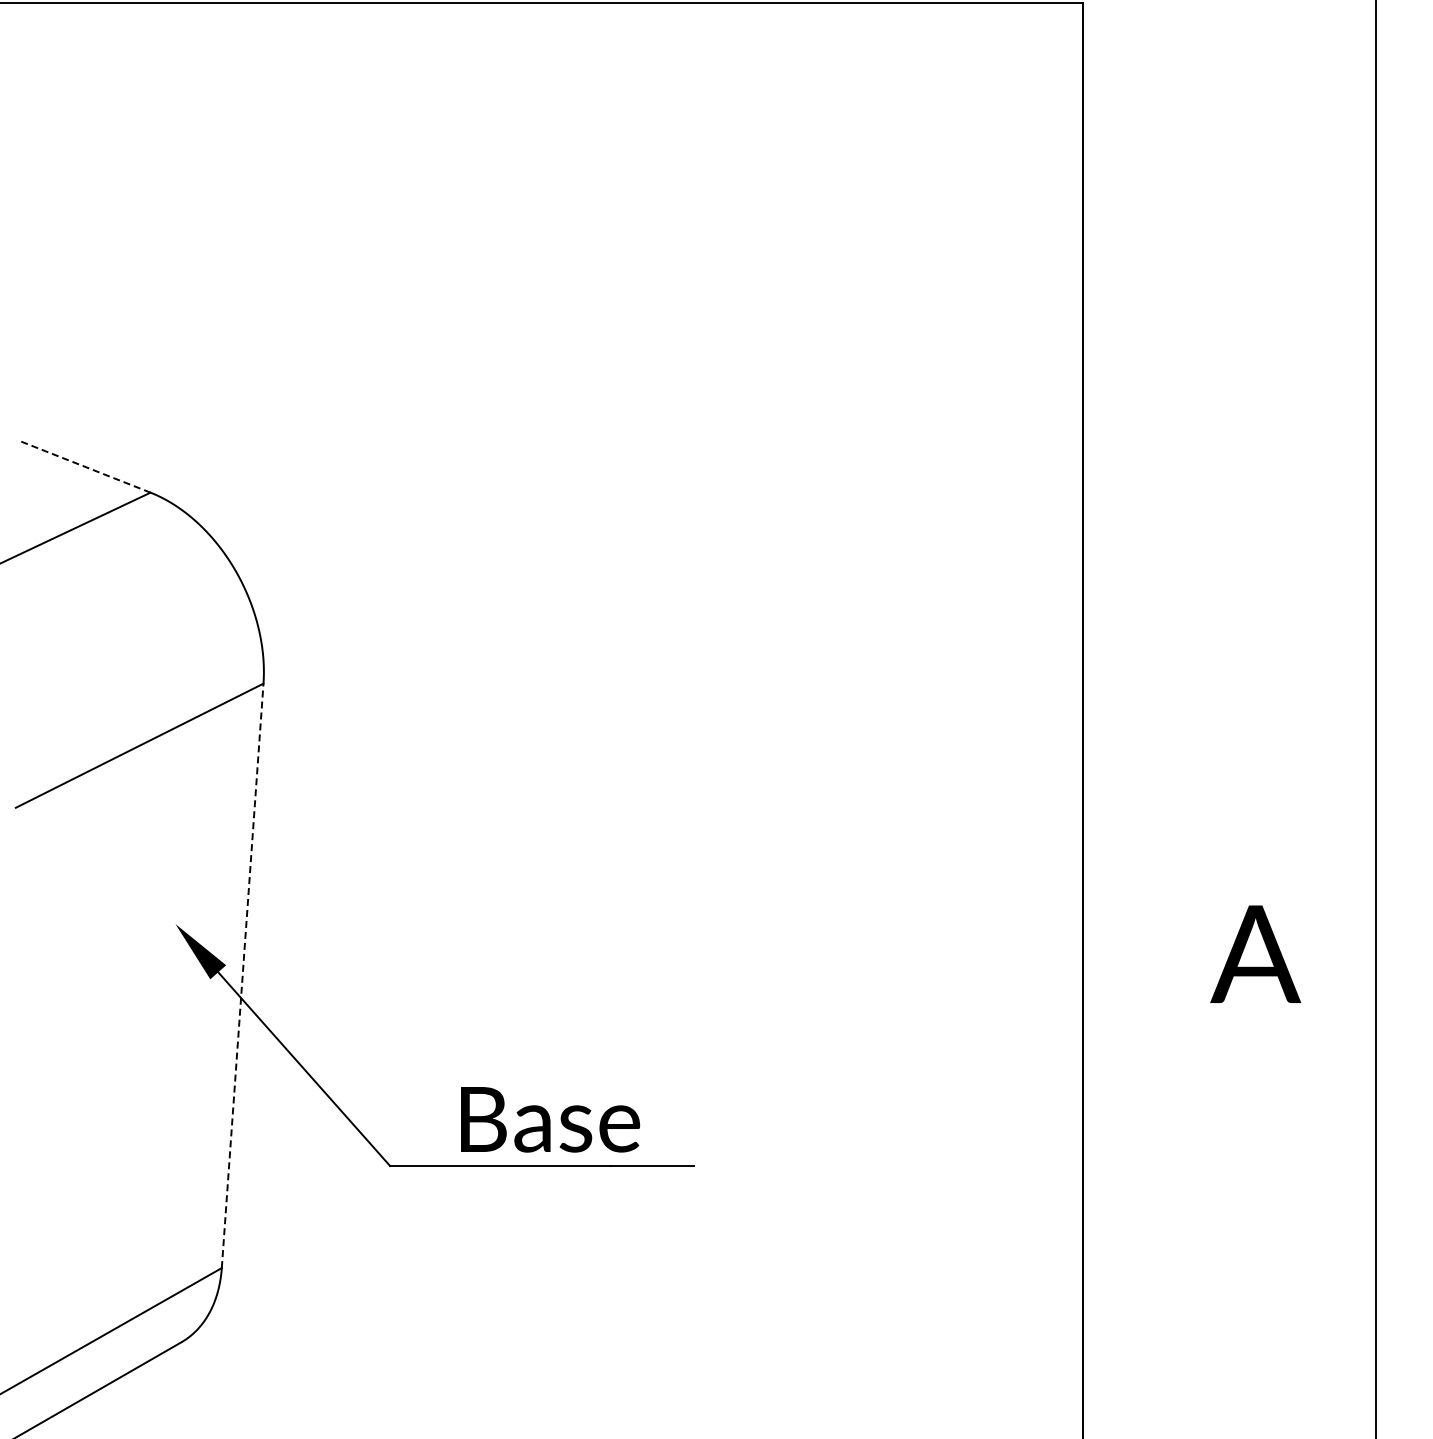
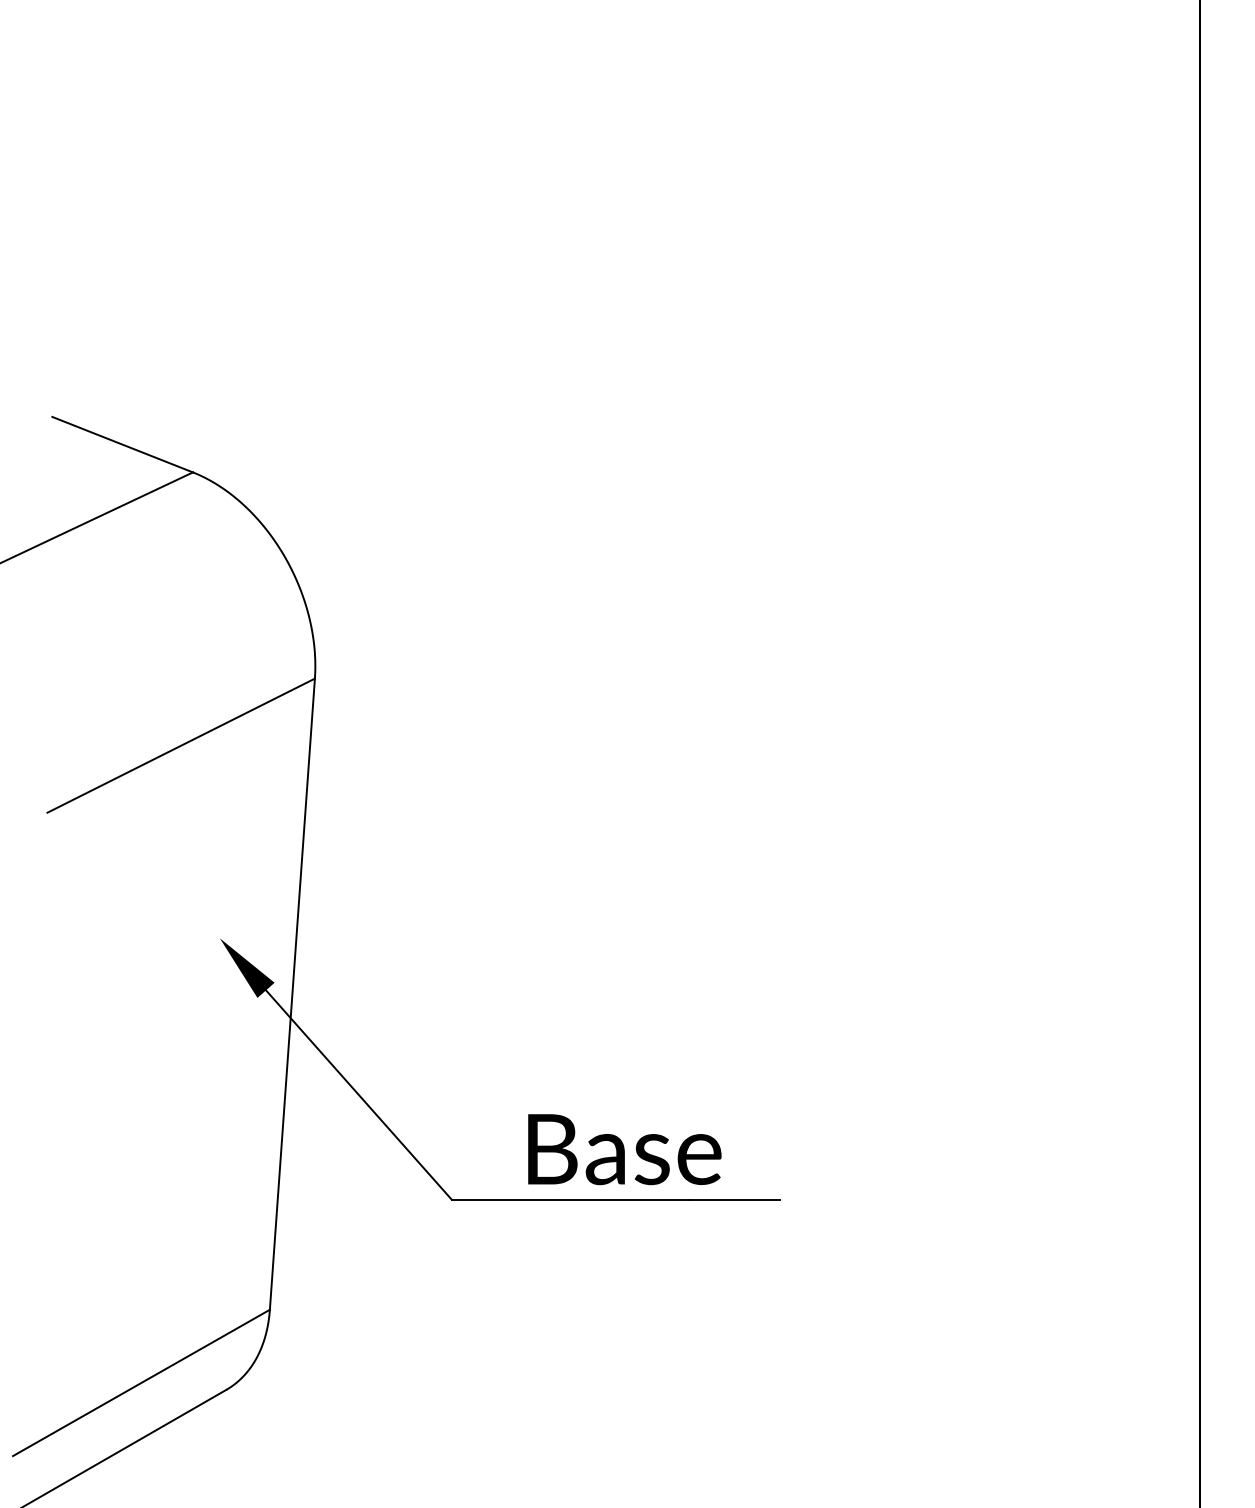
line: (85, 466) -> (122, 444), dashed -> solid
line: (242, 975) -> (292, 993), dashed -> solid

